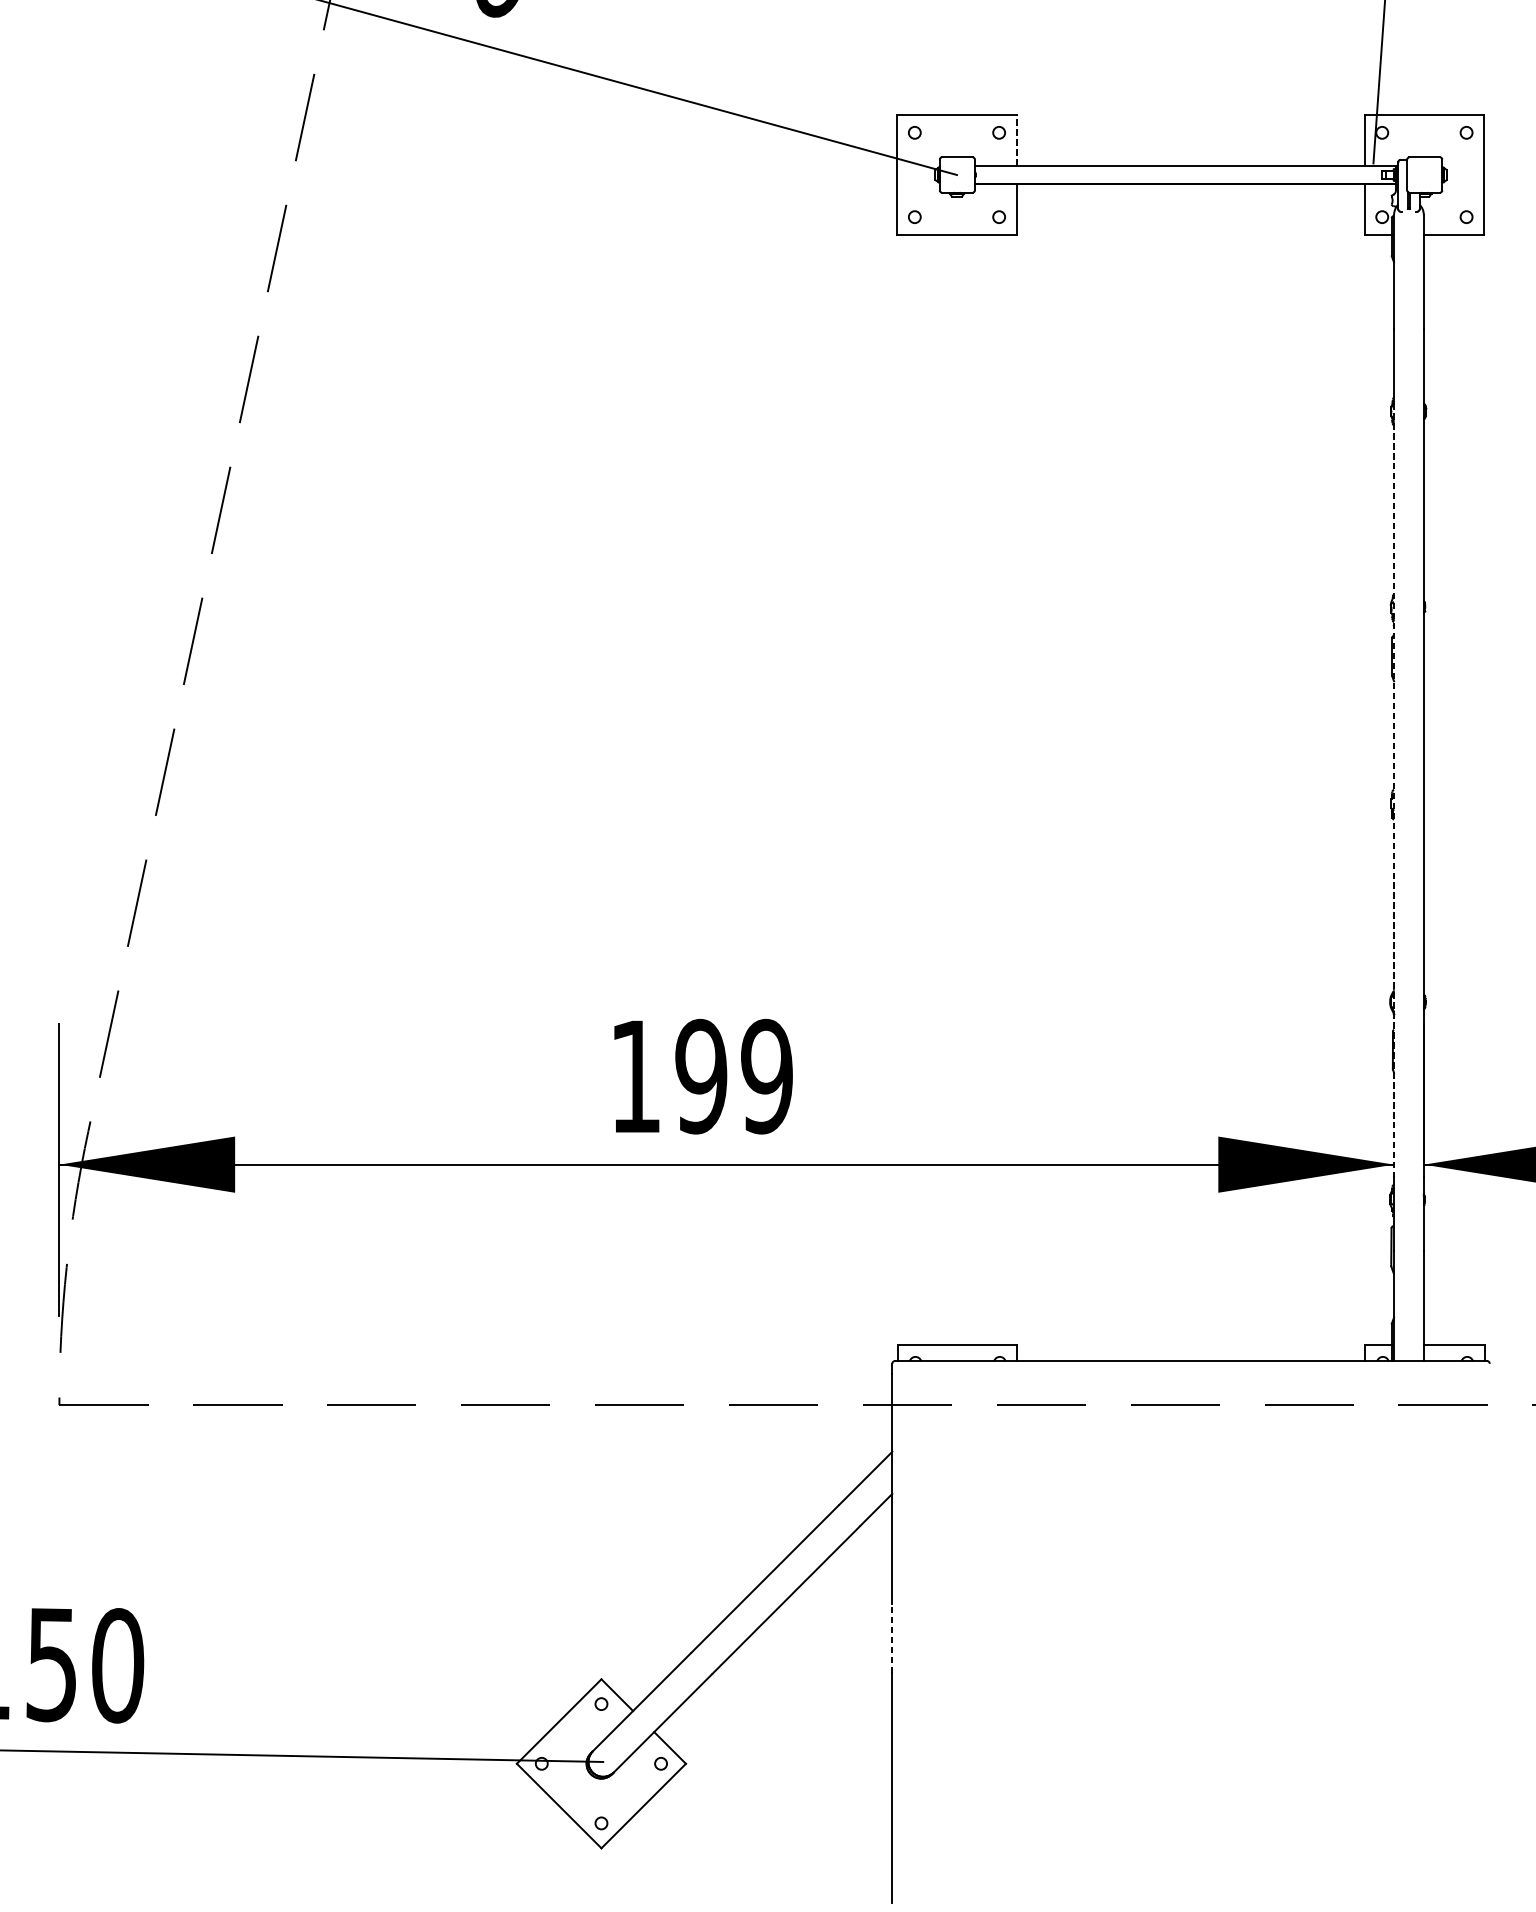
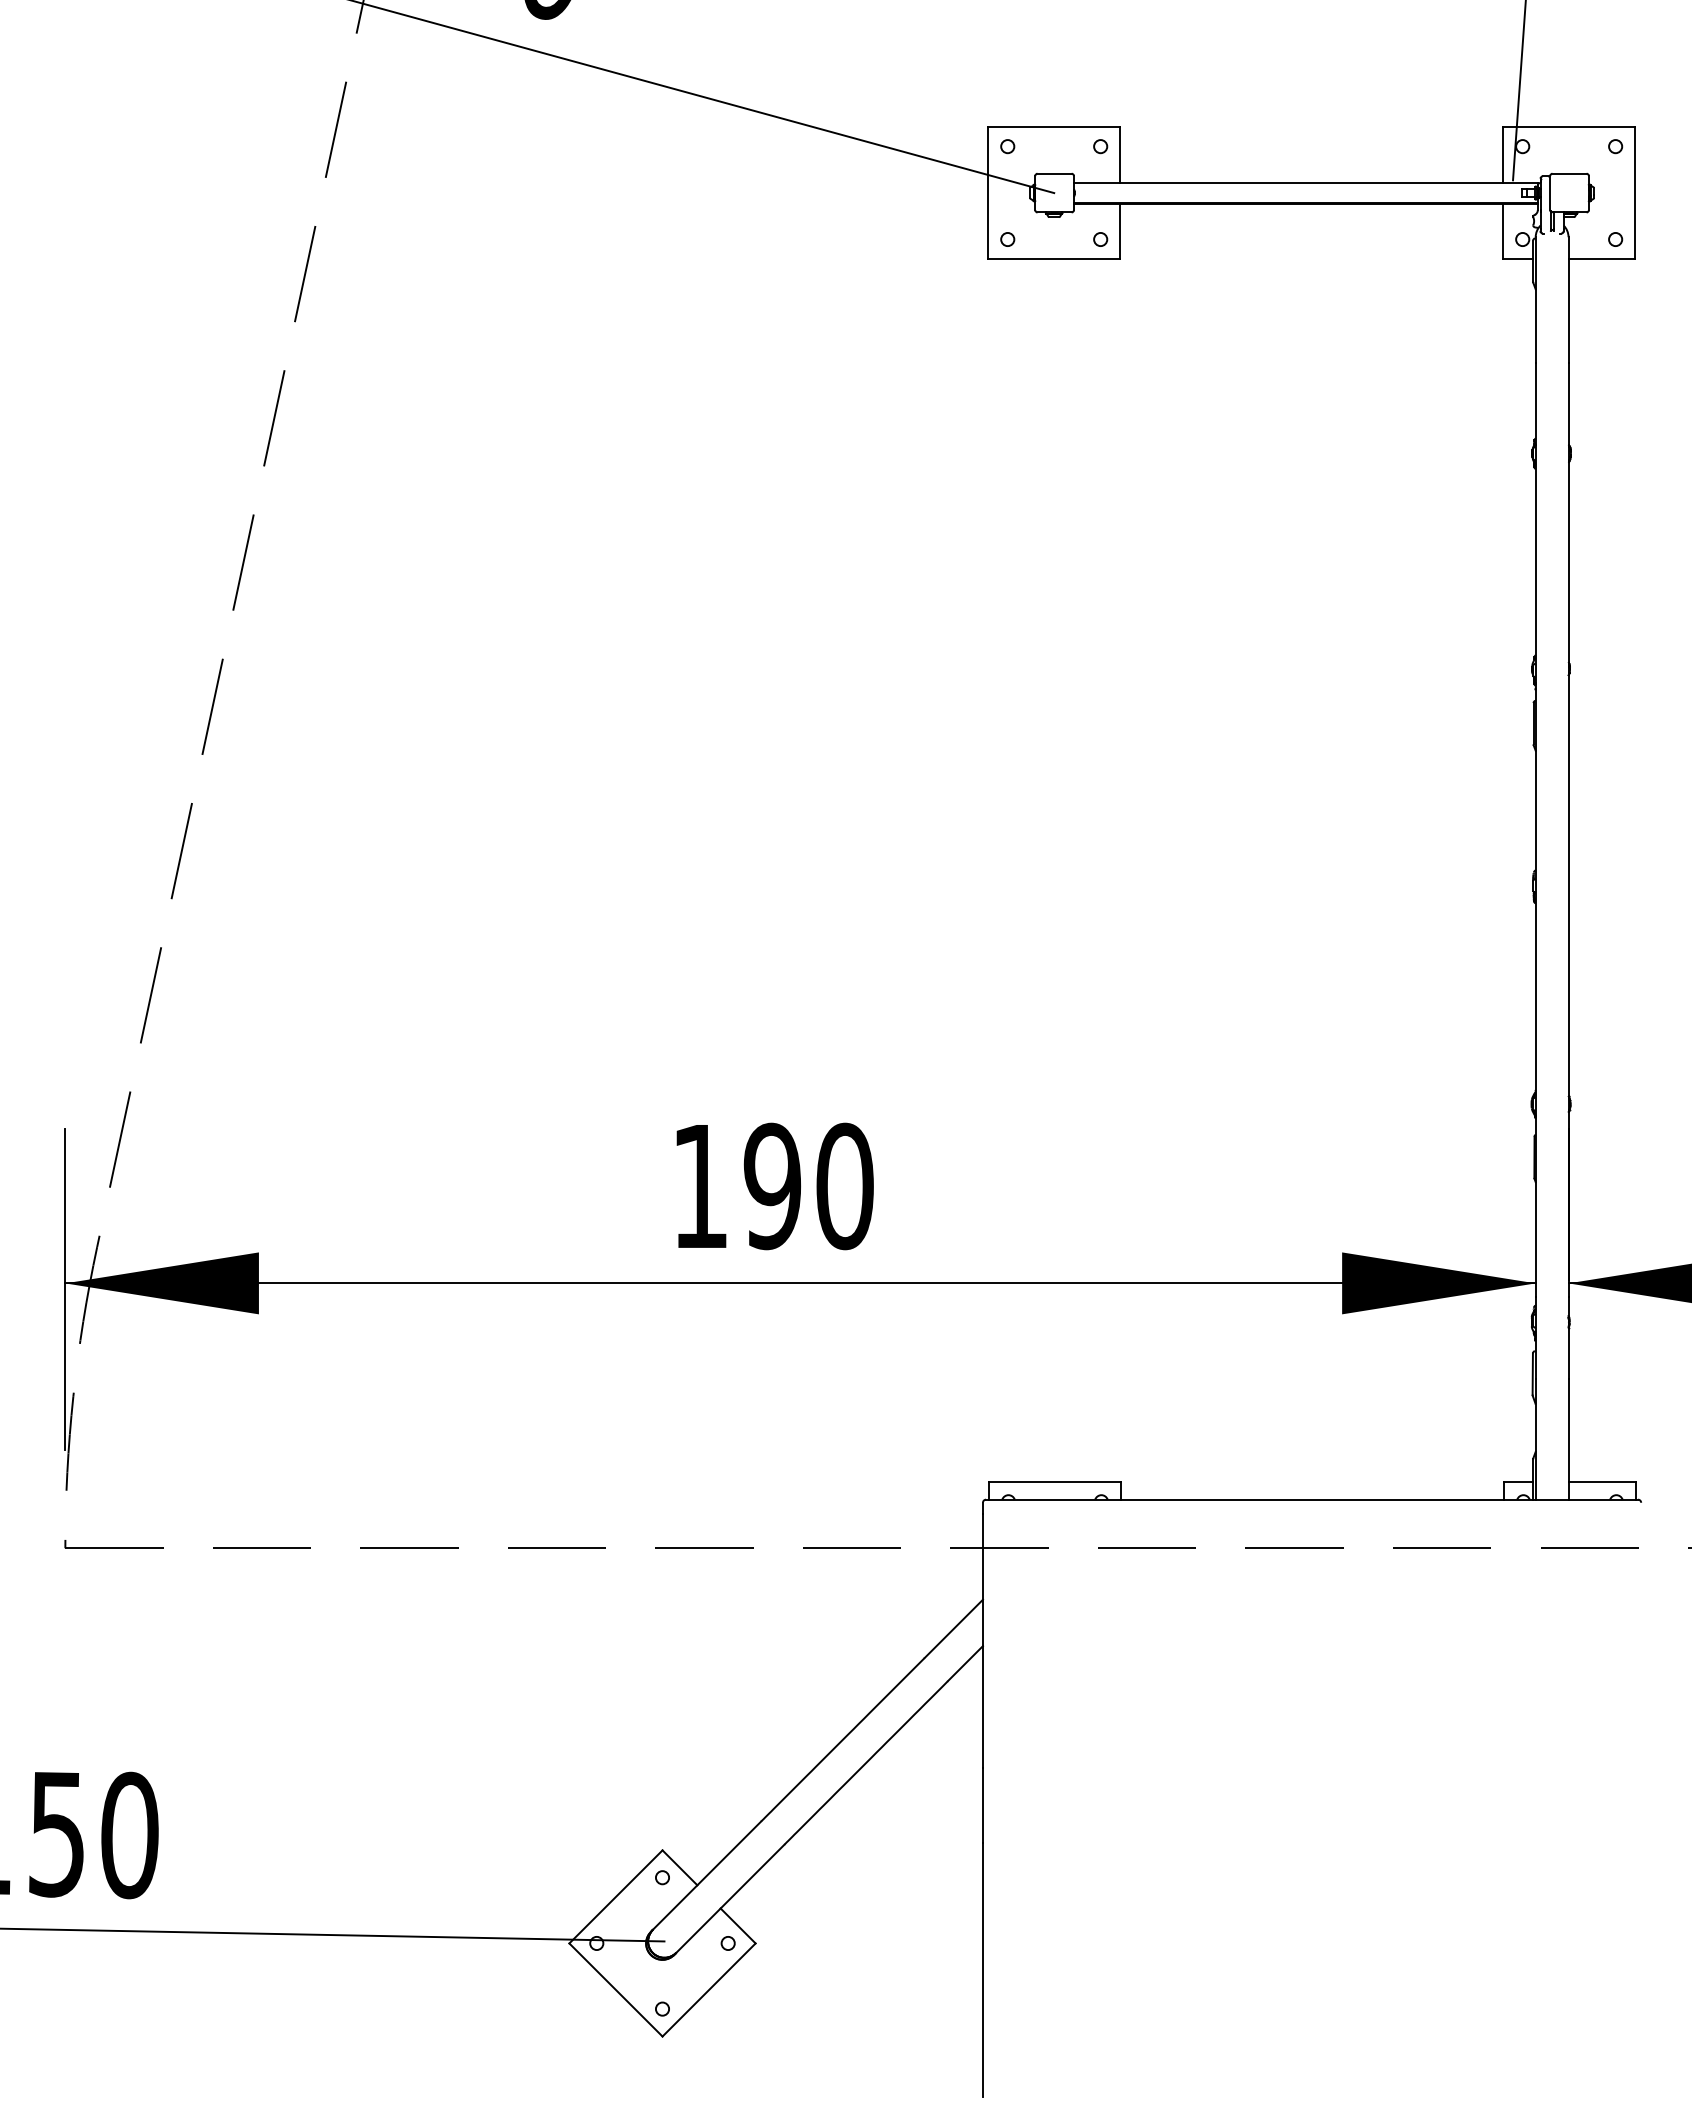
line: (1017, 139) -> (1120, 154), dashed -> solid
line: (1393, 790) -> (1535, 871), dashed -> solid
text: (766, 1076) -> (844, 1186), 199 -> 190
line: (891, 1638) -> (982, 1805), dashed -> solid

